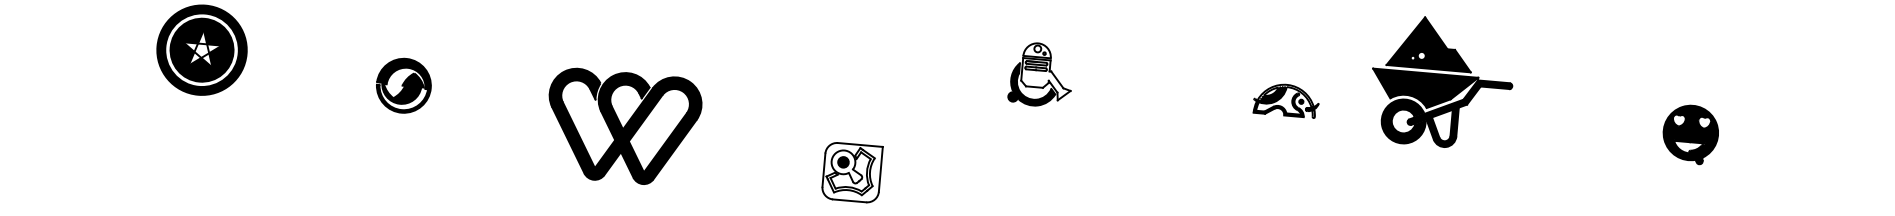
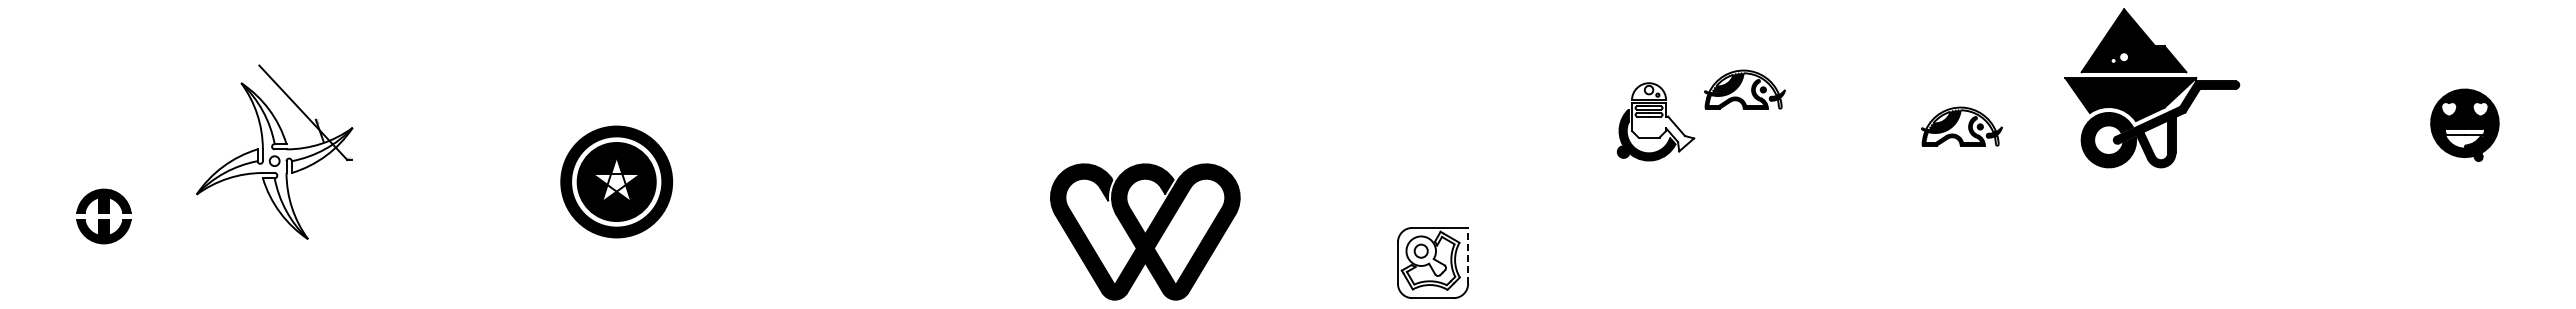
part: (1114, 55) -> (1744, 89), added
part: (403, 85) -> (869, 203), removed
fill: (1689, 139) -> (2464, 131), removed
fill: (842, 161) -> (1420, 250), removed
line: (881, 169) -> (1468, 255), solid -> dashed

